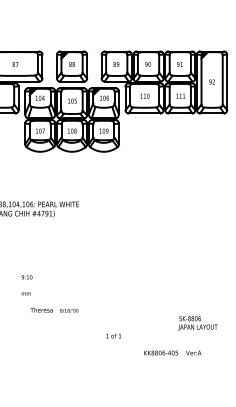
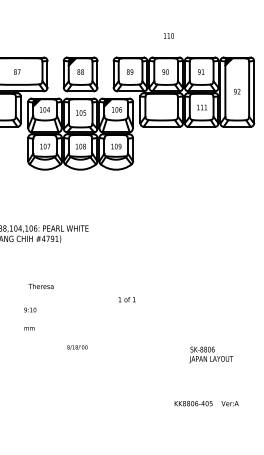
text: (144, 95) -> (168, 35), moved
text: (41, 309) -> (40, 285), moved
text: (197, 323) -> (210, 354), moved
text: (113, 335) -> (126, 299), moved
text: (172, 352) -> (206, 403), moved

